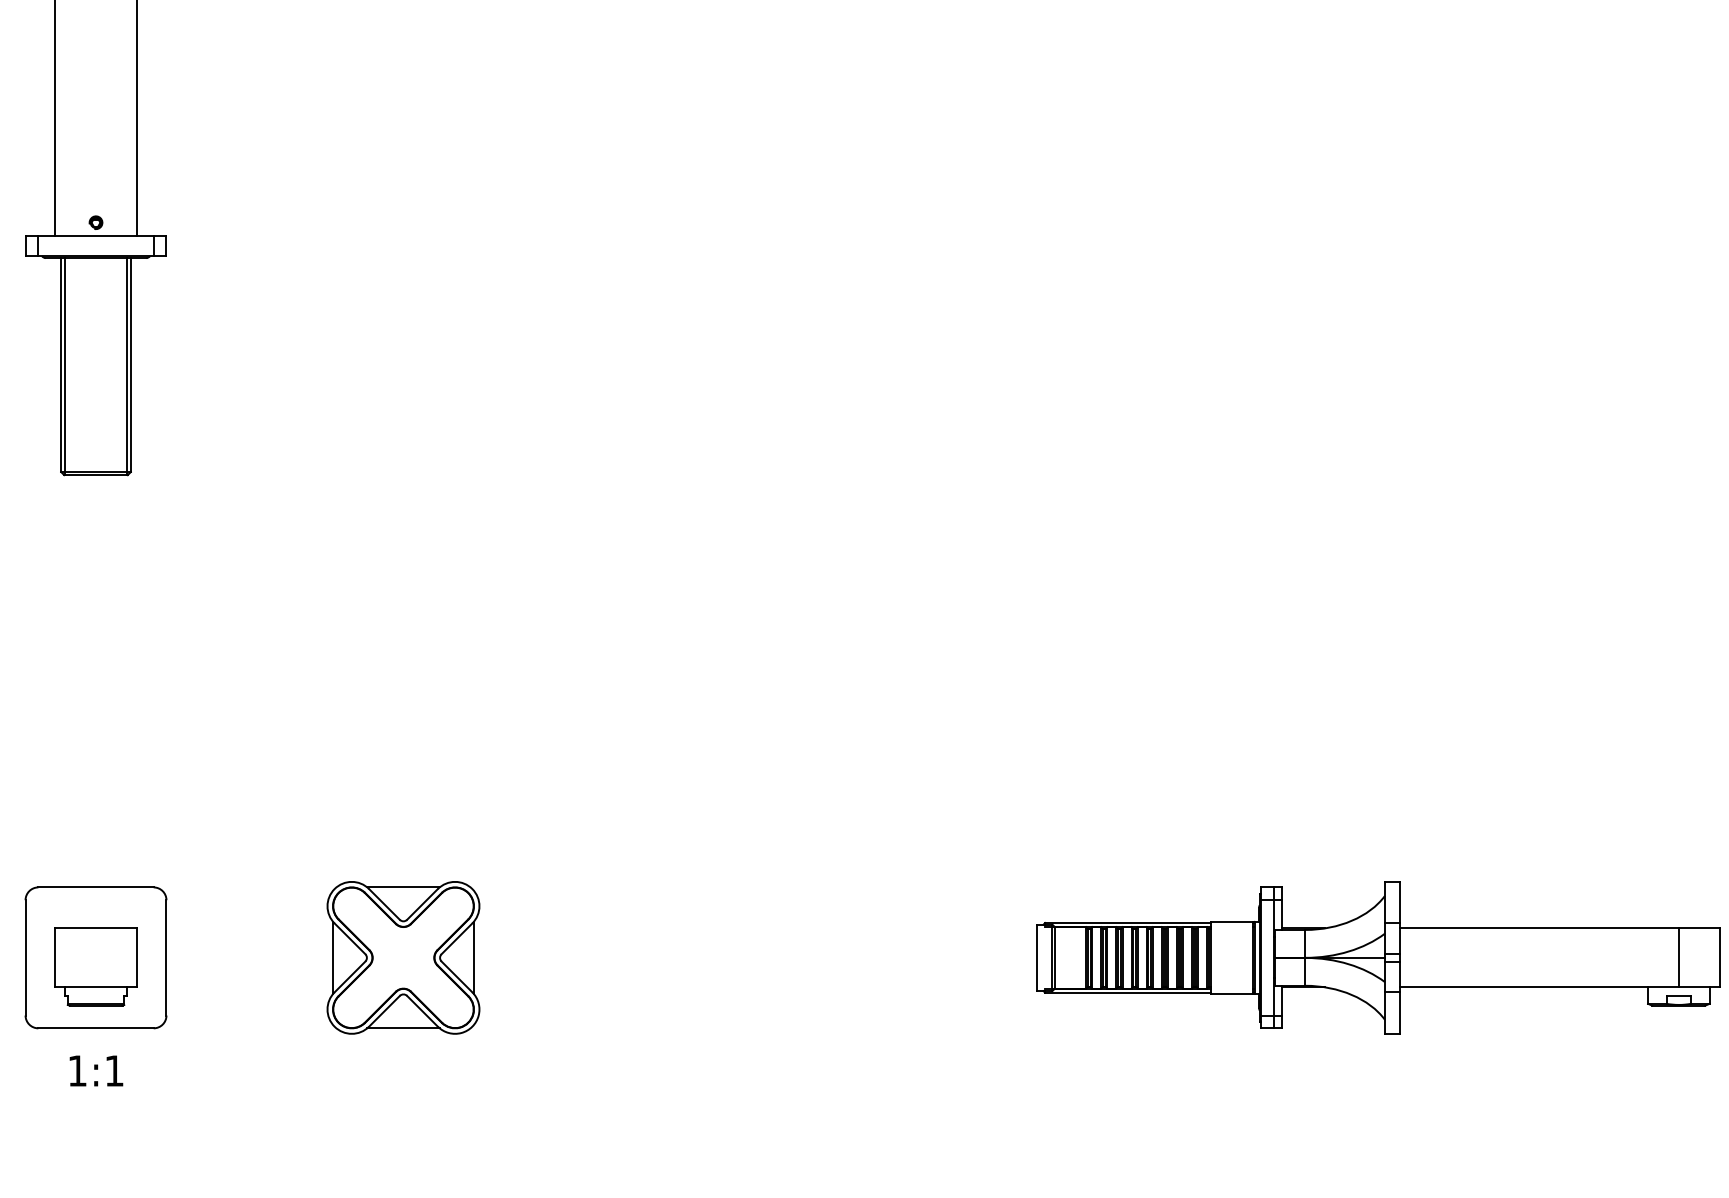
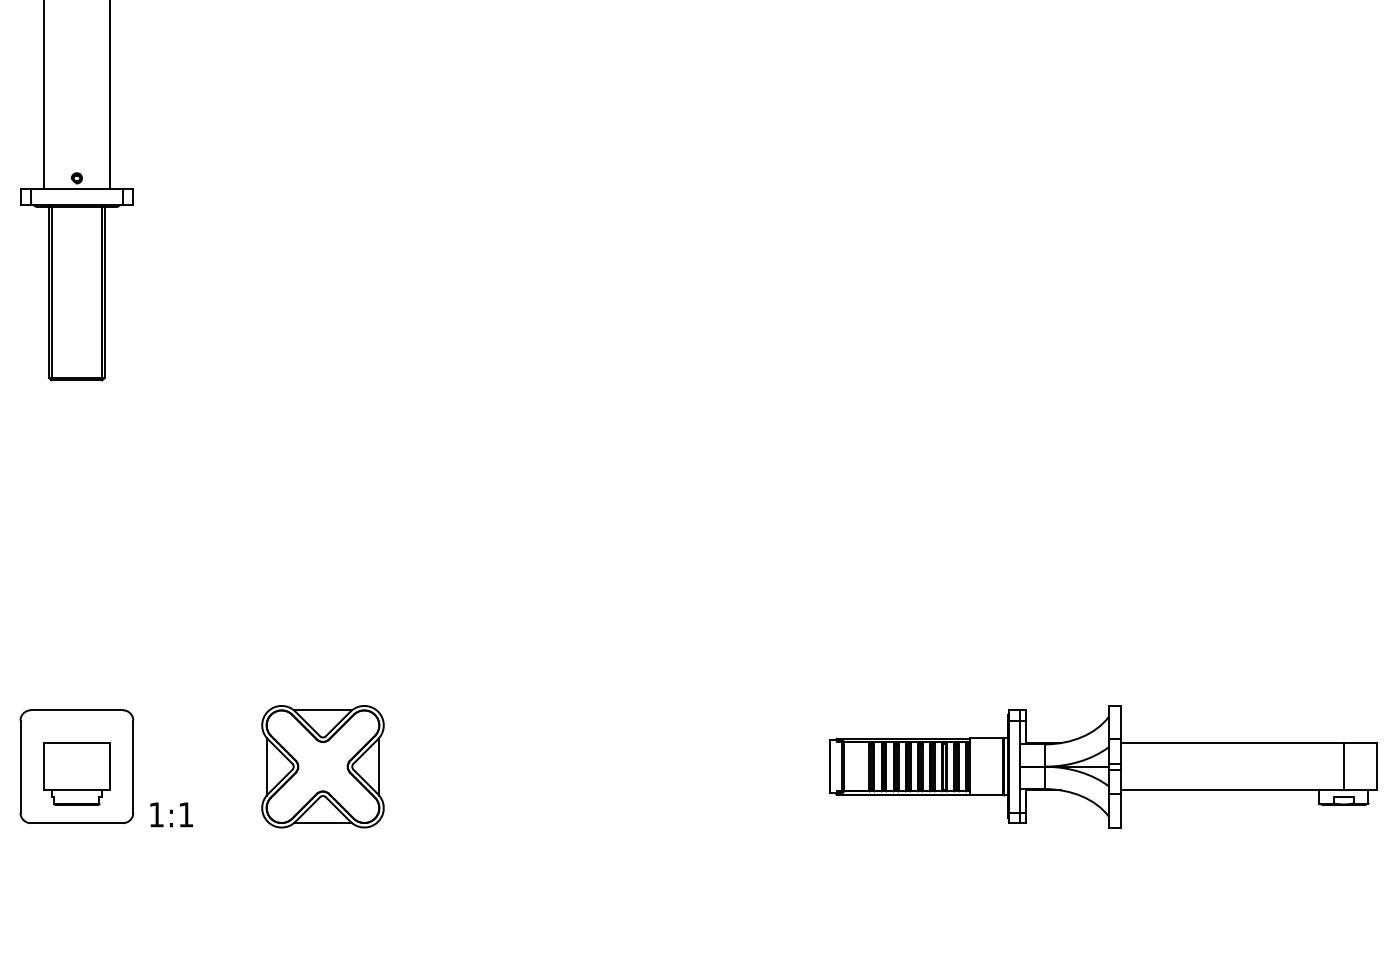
text: (96, 1070) -> (171, 814), moved

